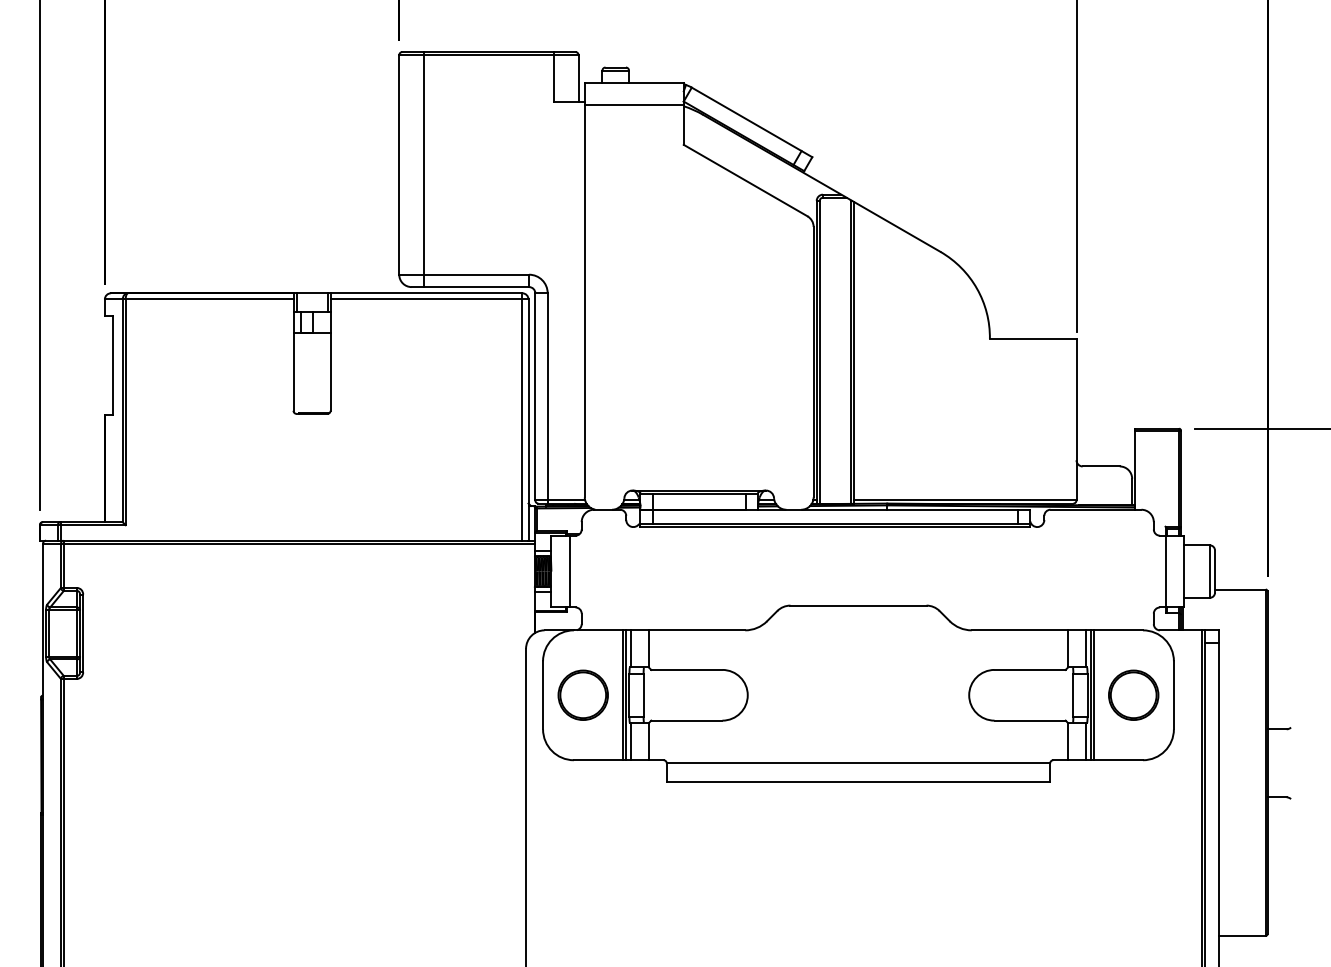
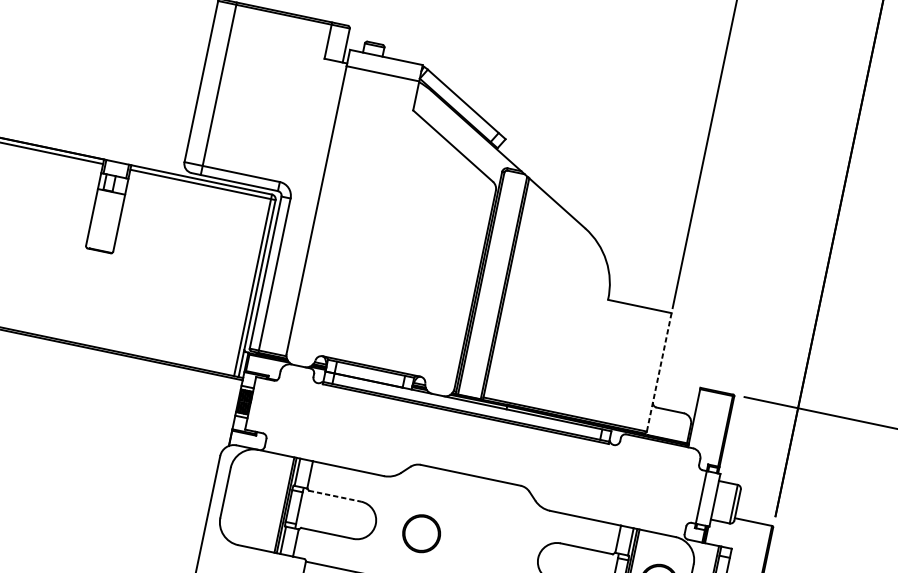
line: (1076, 419) -> (659, 372), solid -> dashed
line: (569, 571) -> (263, 405), removed
line: (686, 669) -> (334, 495), solid -> dashed
part: (582, 694) -> (421, 533), moved

